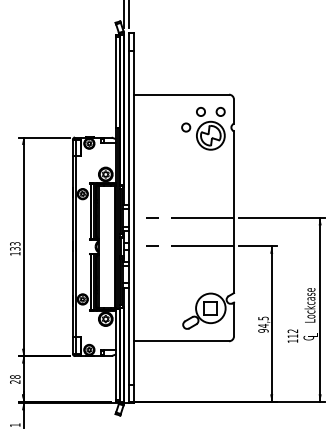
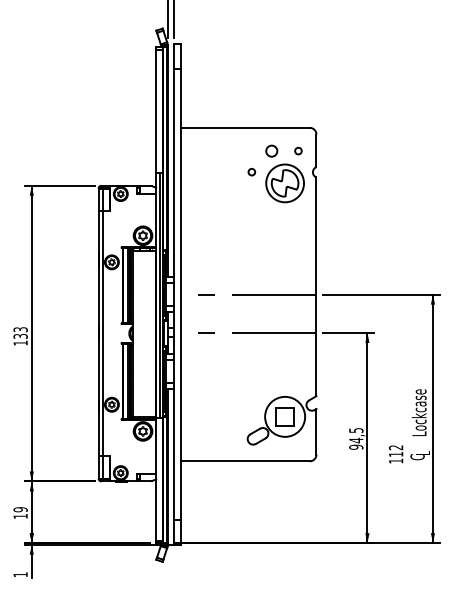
circle: (220, 111) -> (298, 150), size x0.6
circle: (185, 126) -> (251, 171), size x0.6
text: (15, 379) -> (20, 512), 28 -> 19

